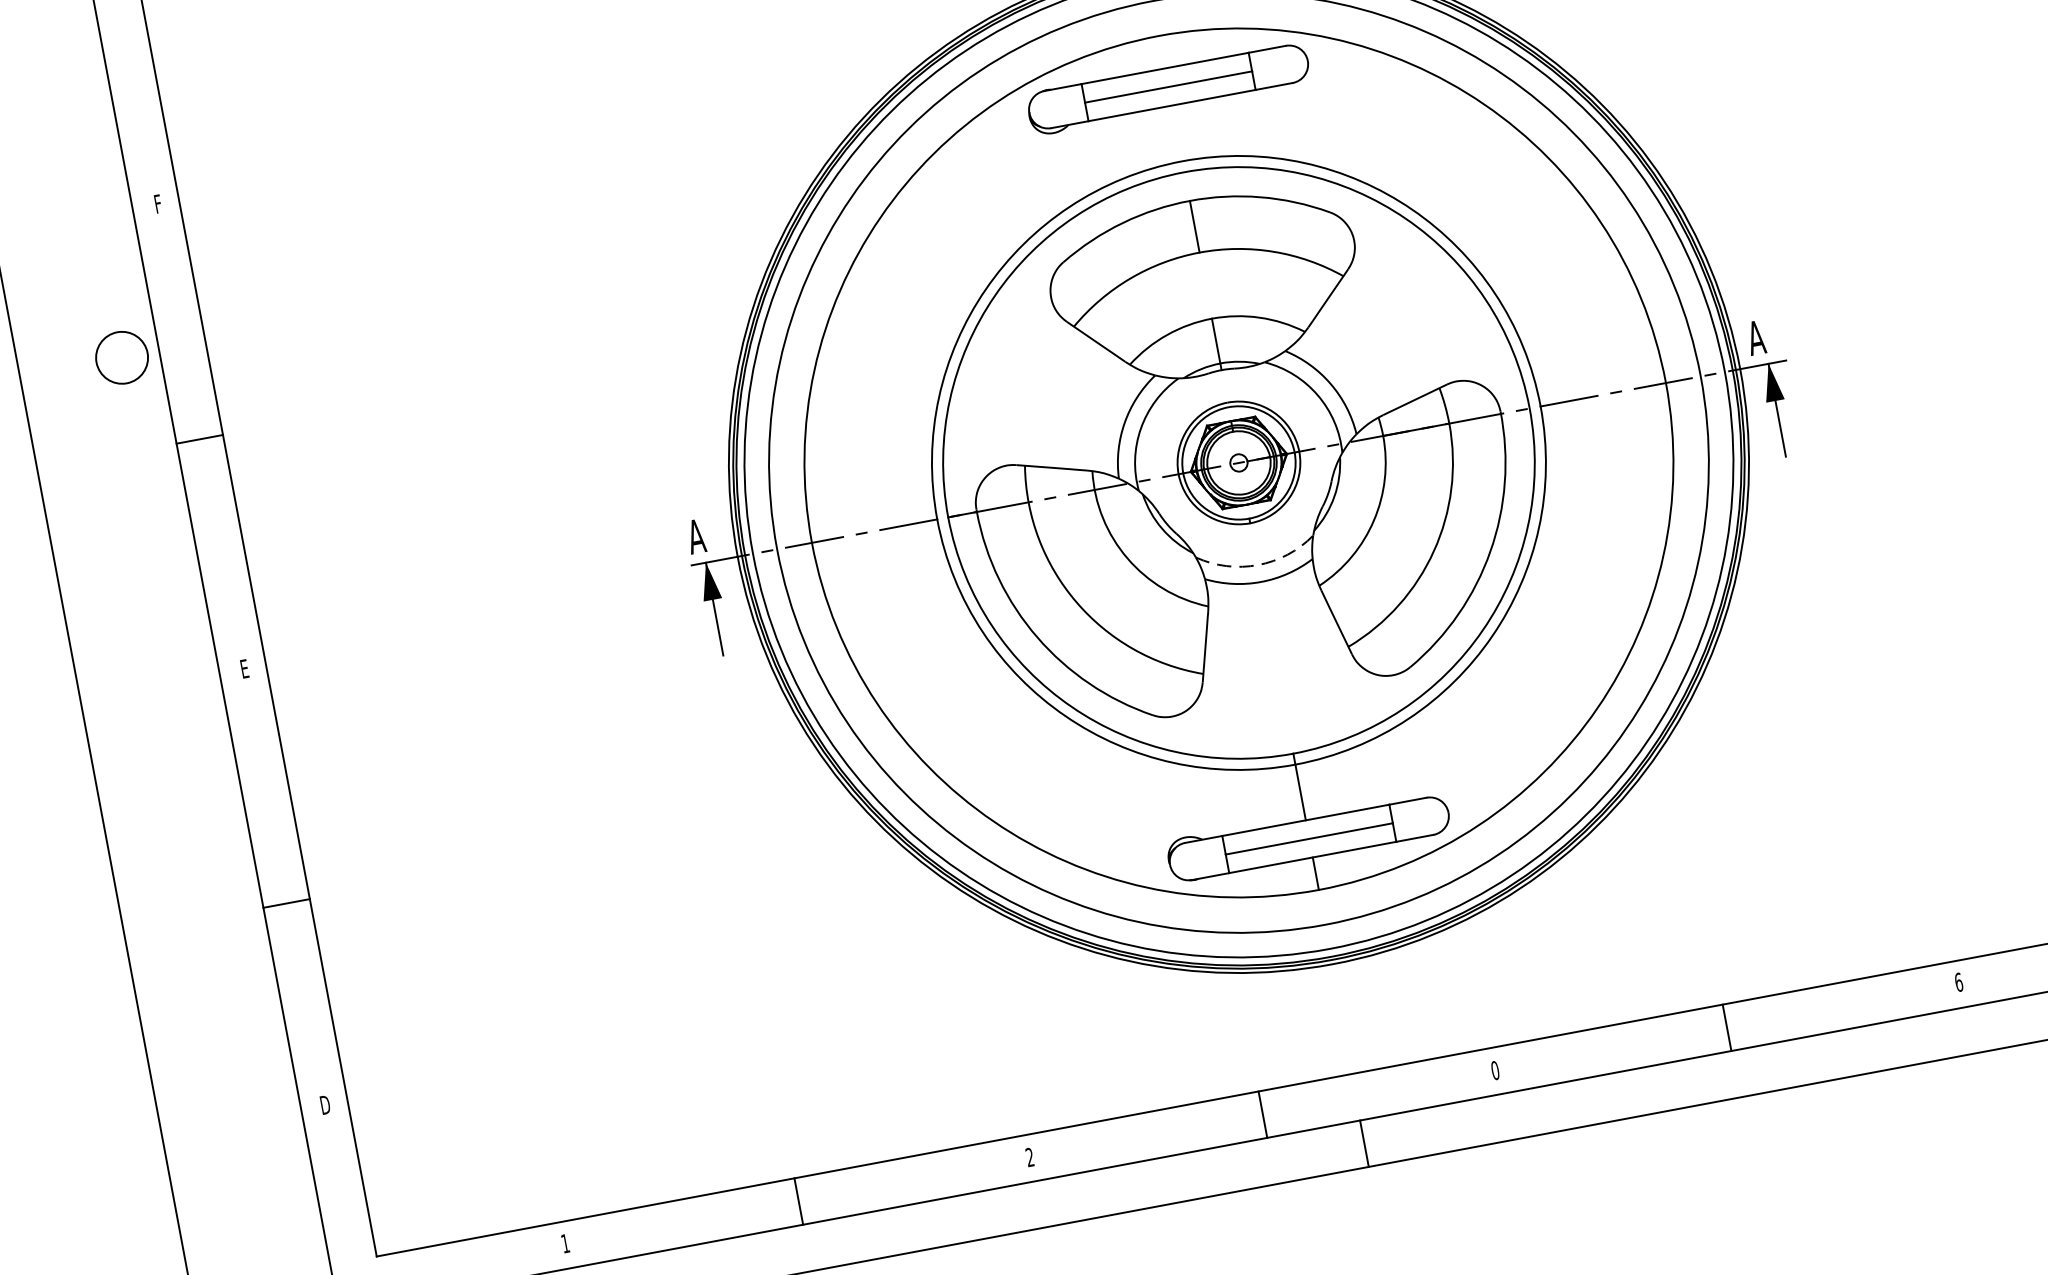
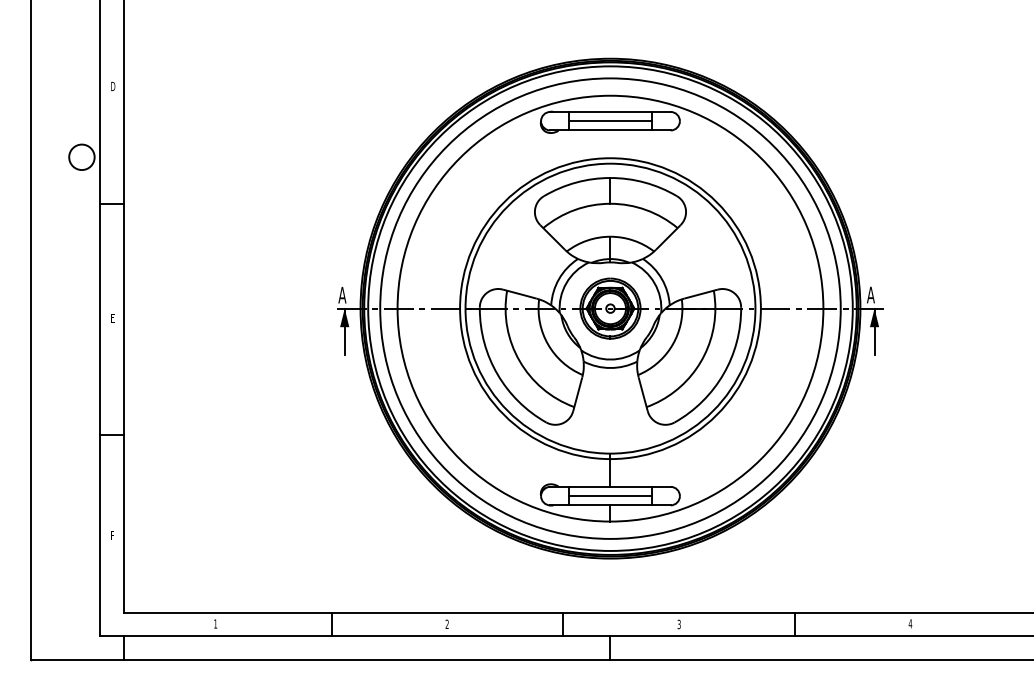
text: (158, 203) -> (113, 86), F -> D
arc: (1258, 564) -> (610, 359), dashed -> solid
text: (1958, 981) -> (910, 623), 6 -> 4
text: (1493, 1070) -> (678, 624), 0 -> 3
text: (325, 1104) -> (112, 535), D -> F

